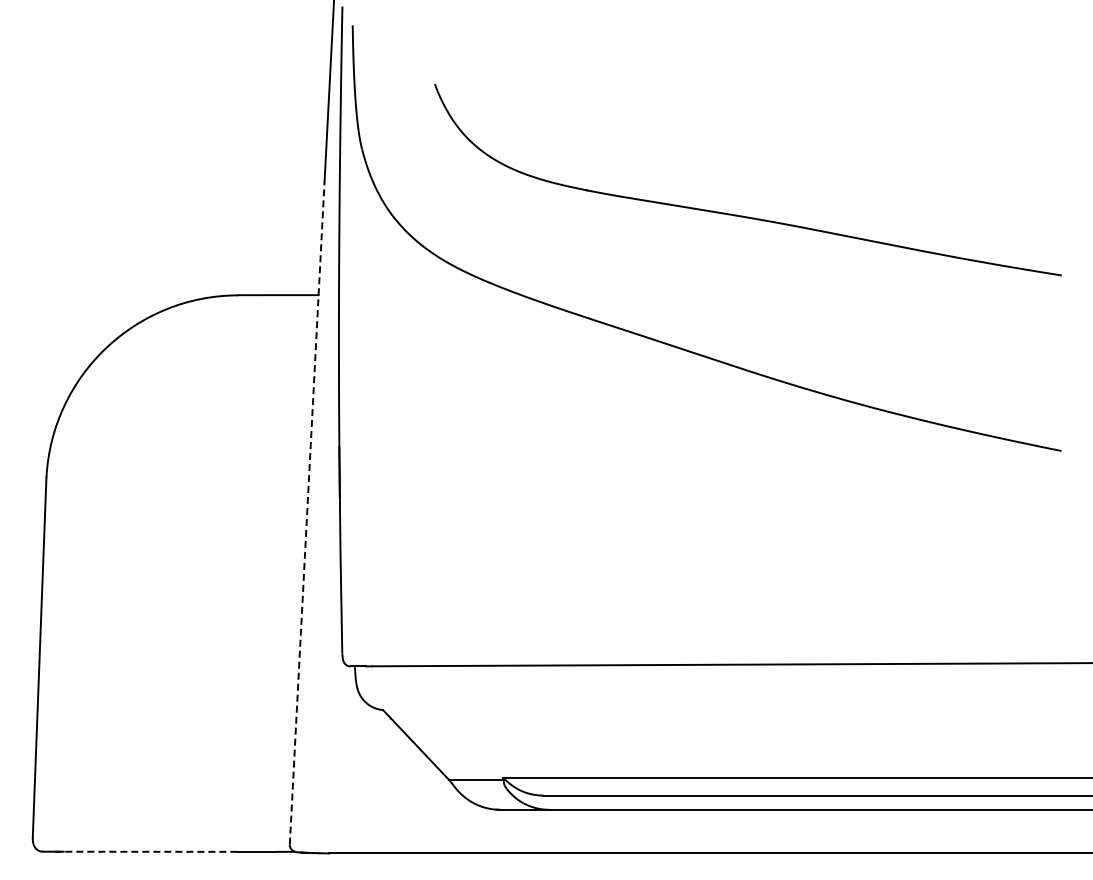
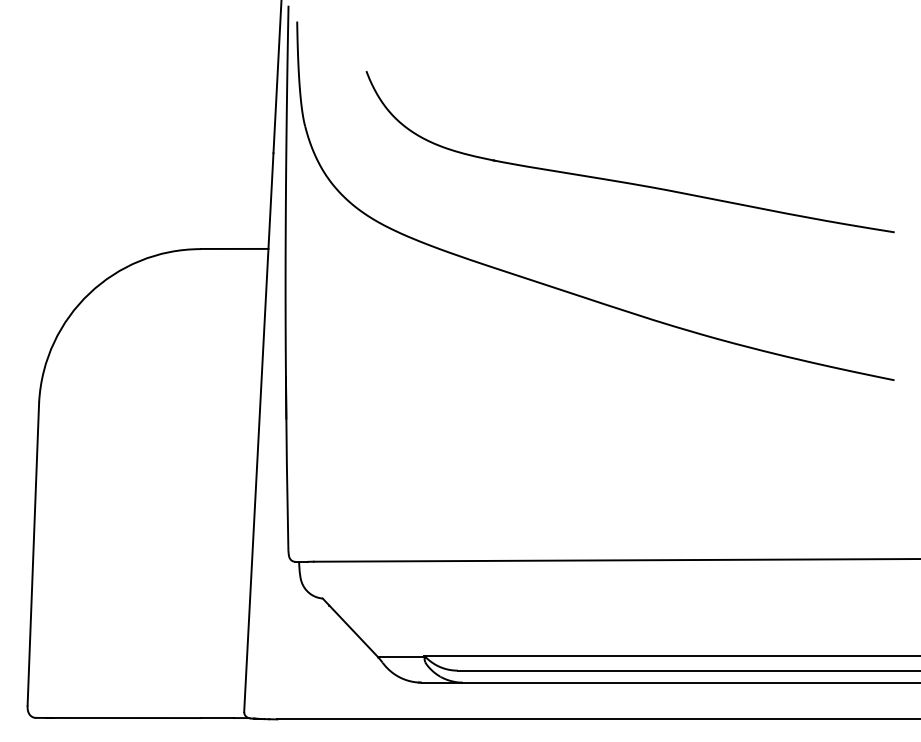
line: (307, 513) -> (259, 432), dashed -> solid
line: (146, 851) -> (123, 717), dashed -> solid

